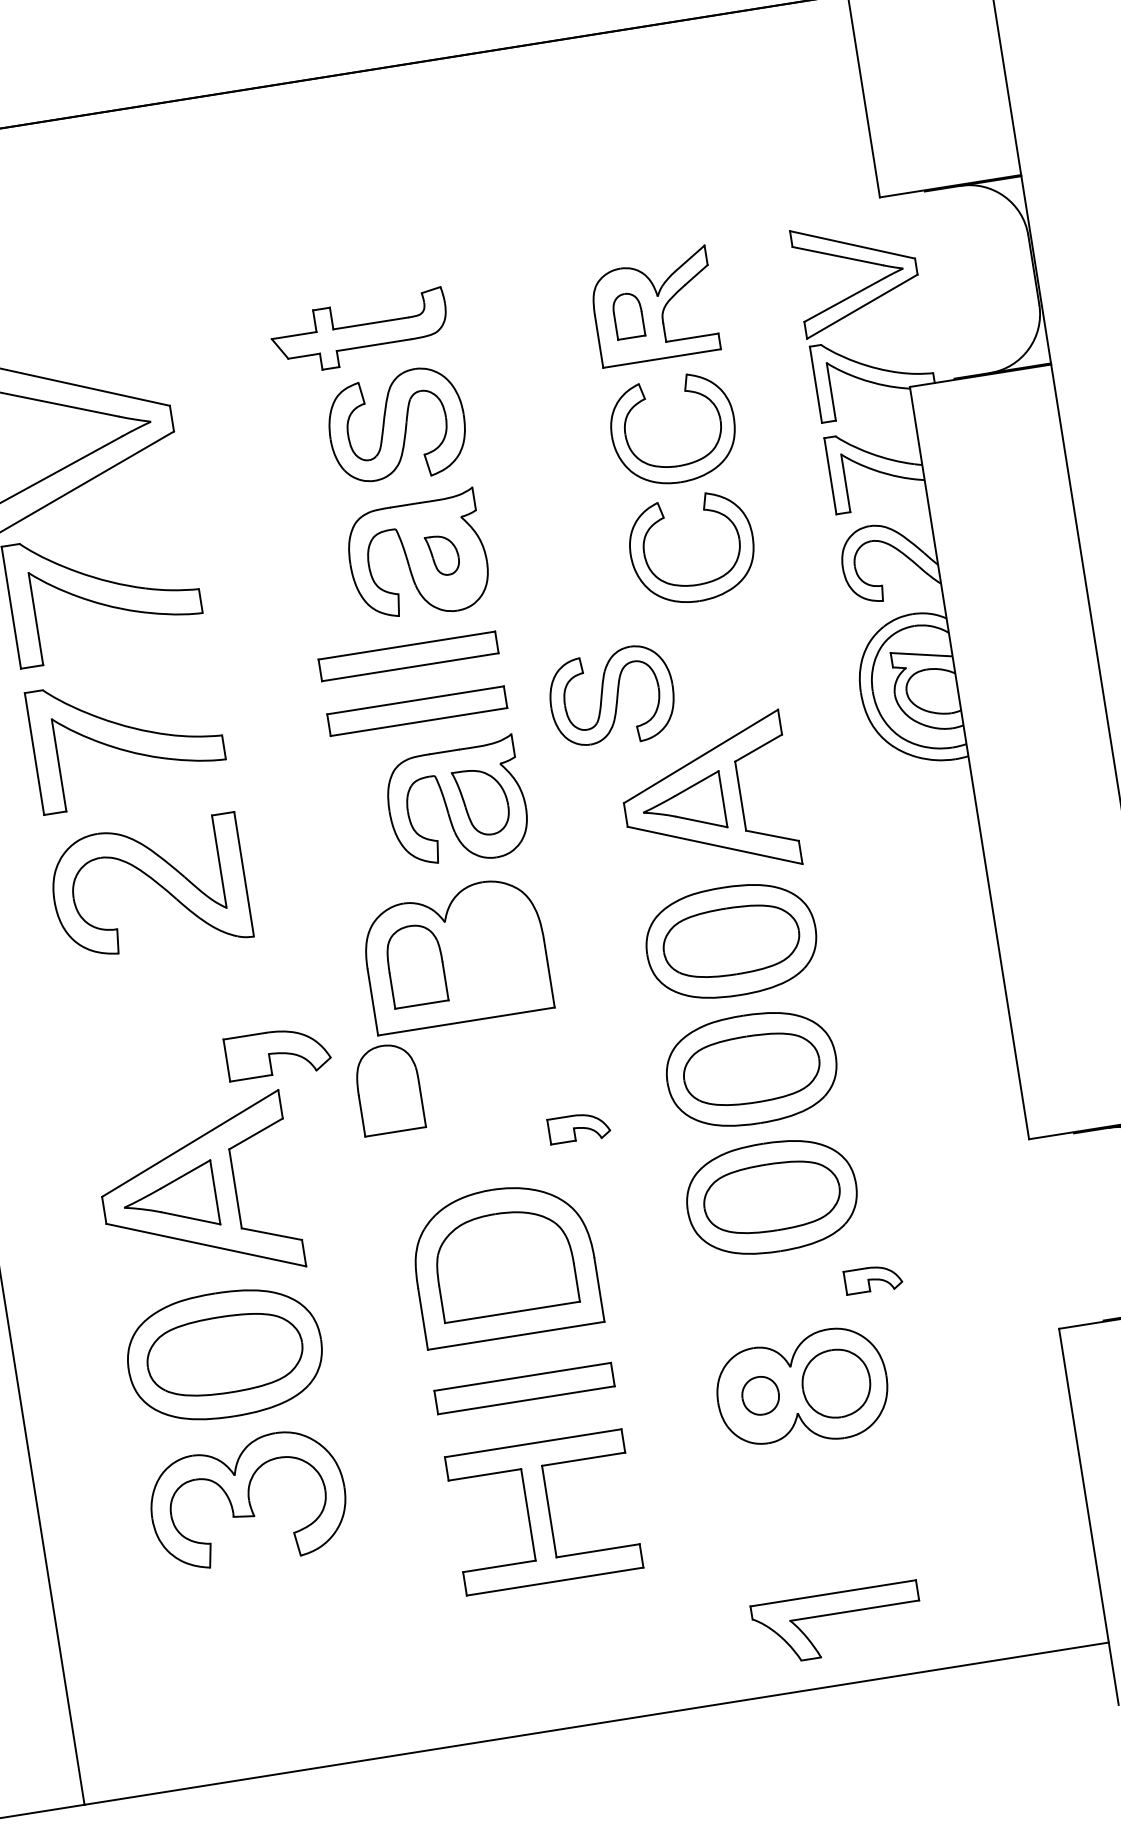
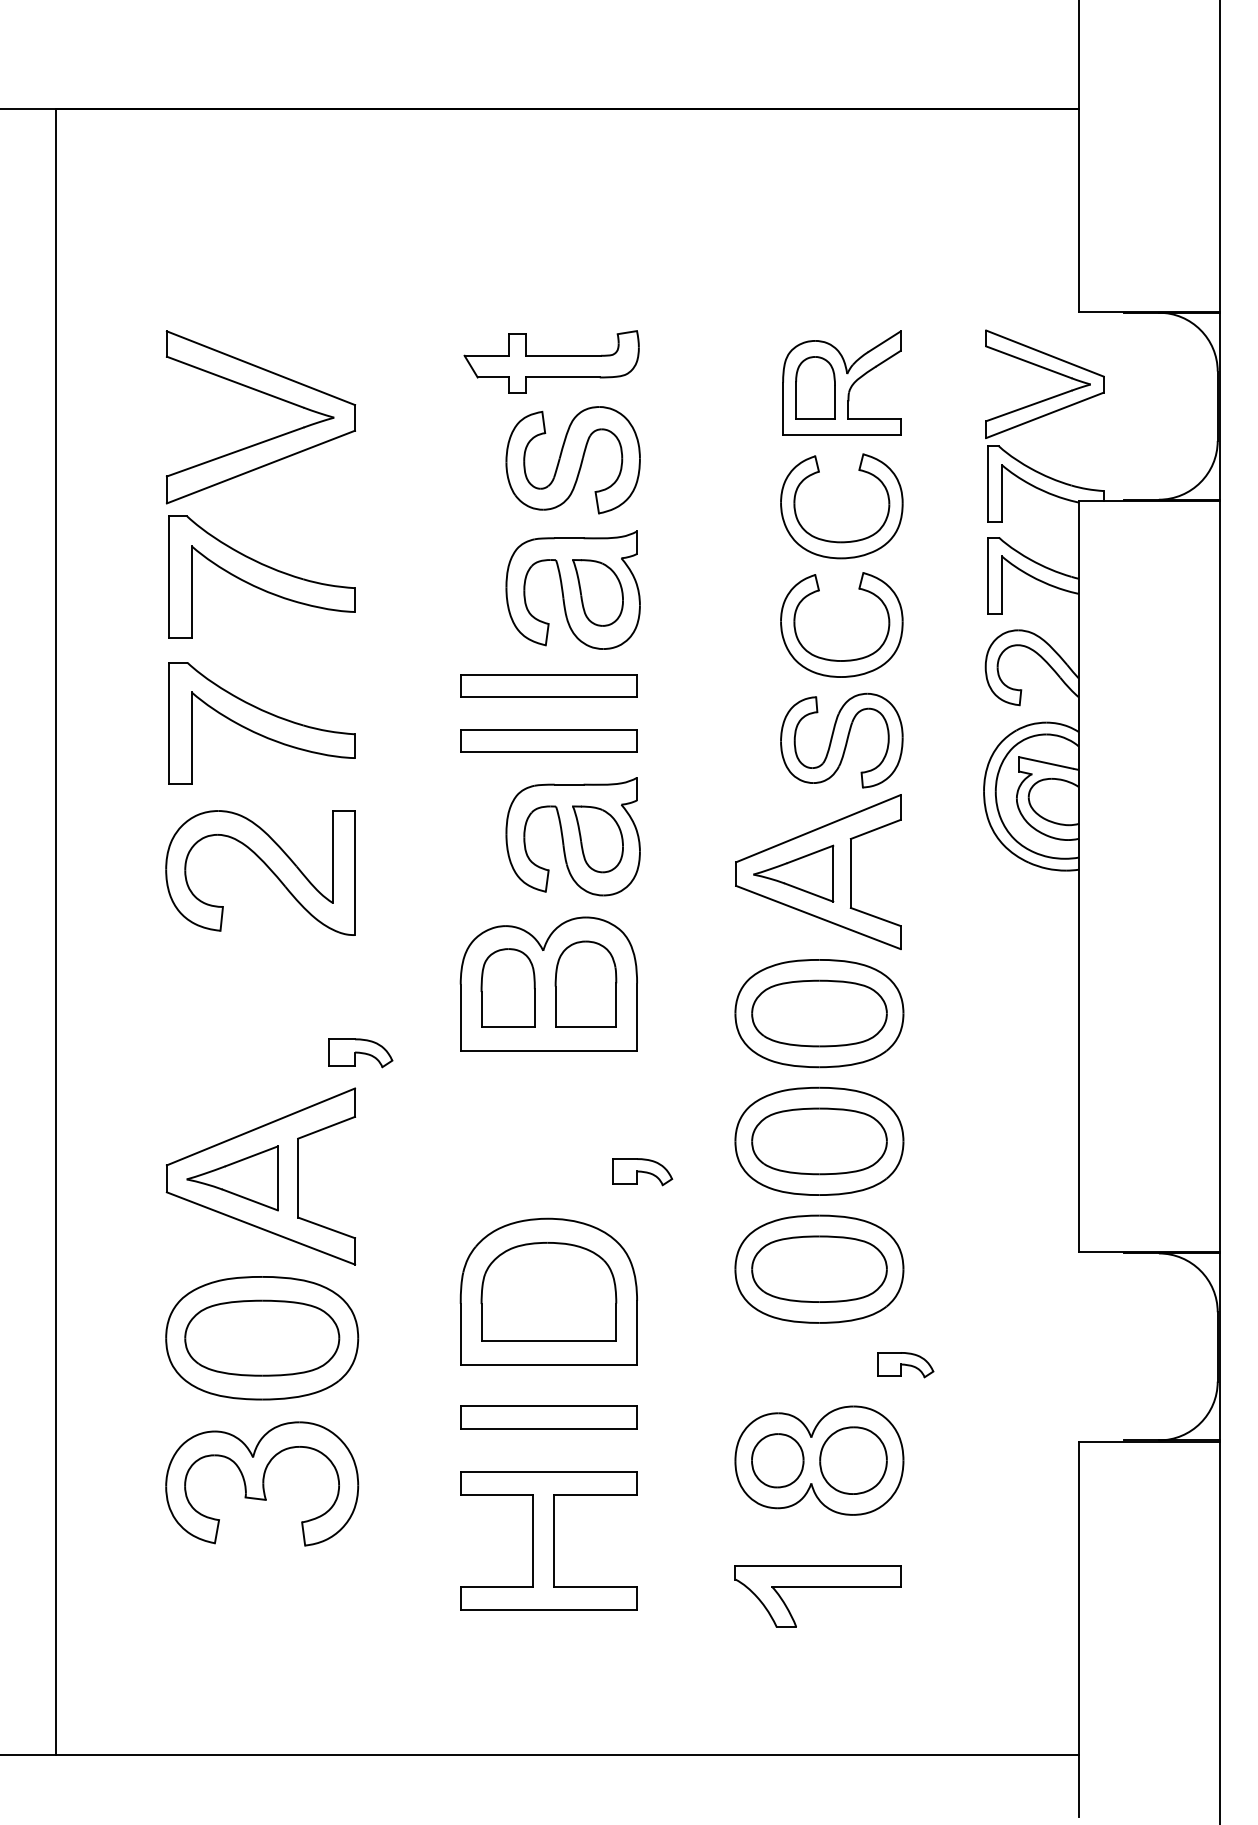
part: (628, 315) -> (815, 387), size x1.43
part: (442, 555) -> (597, 592), size x1.67
part: (611, 697) -> (841, 740), moved
part: (278, 1054) -> (360, 1053), size x0.62
part: (388, 1088) -> (585, 983), moved
part: (760, 1395) -> (777, 1460), size x1.43
part: (835, 1614) -> (817, 1587), moved

